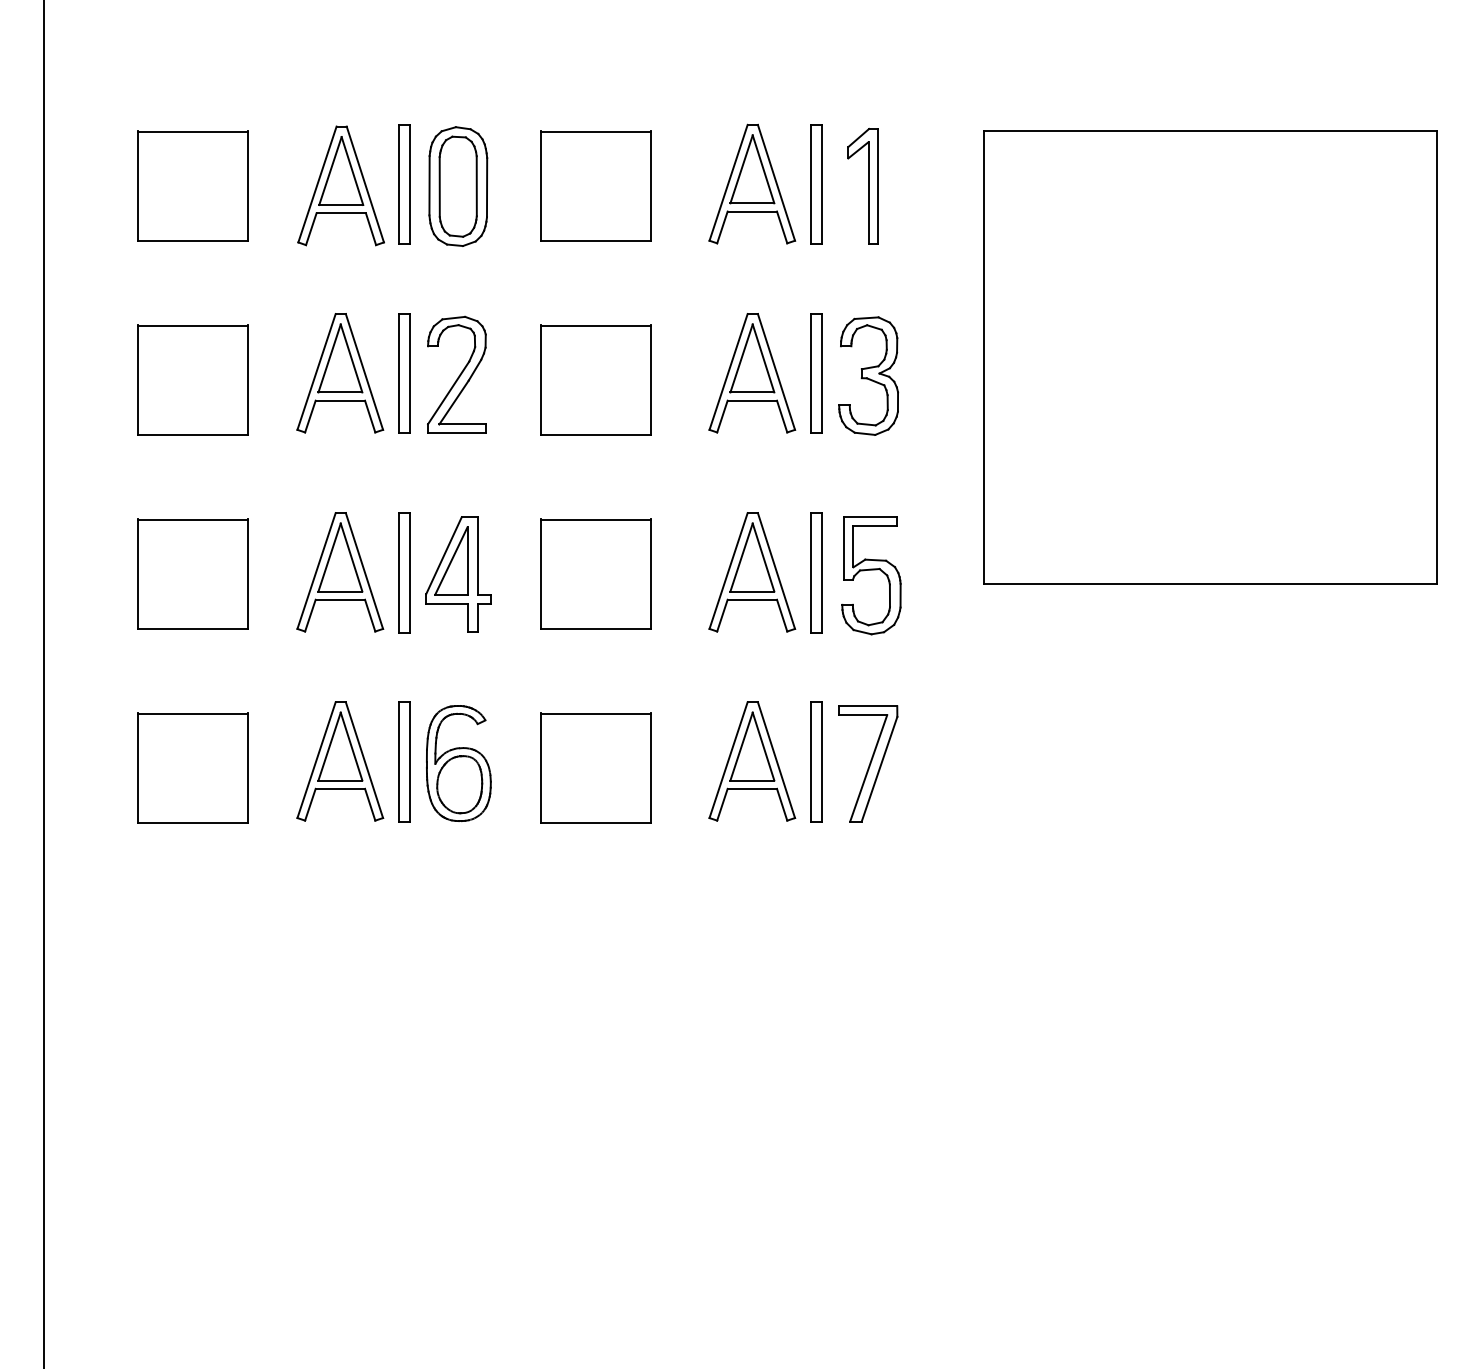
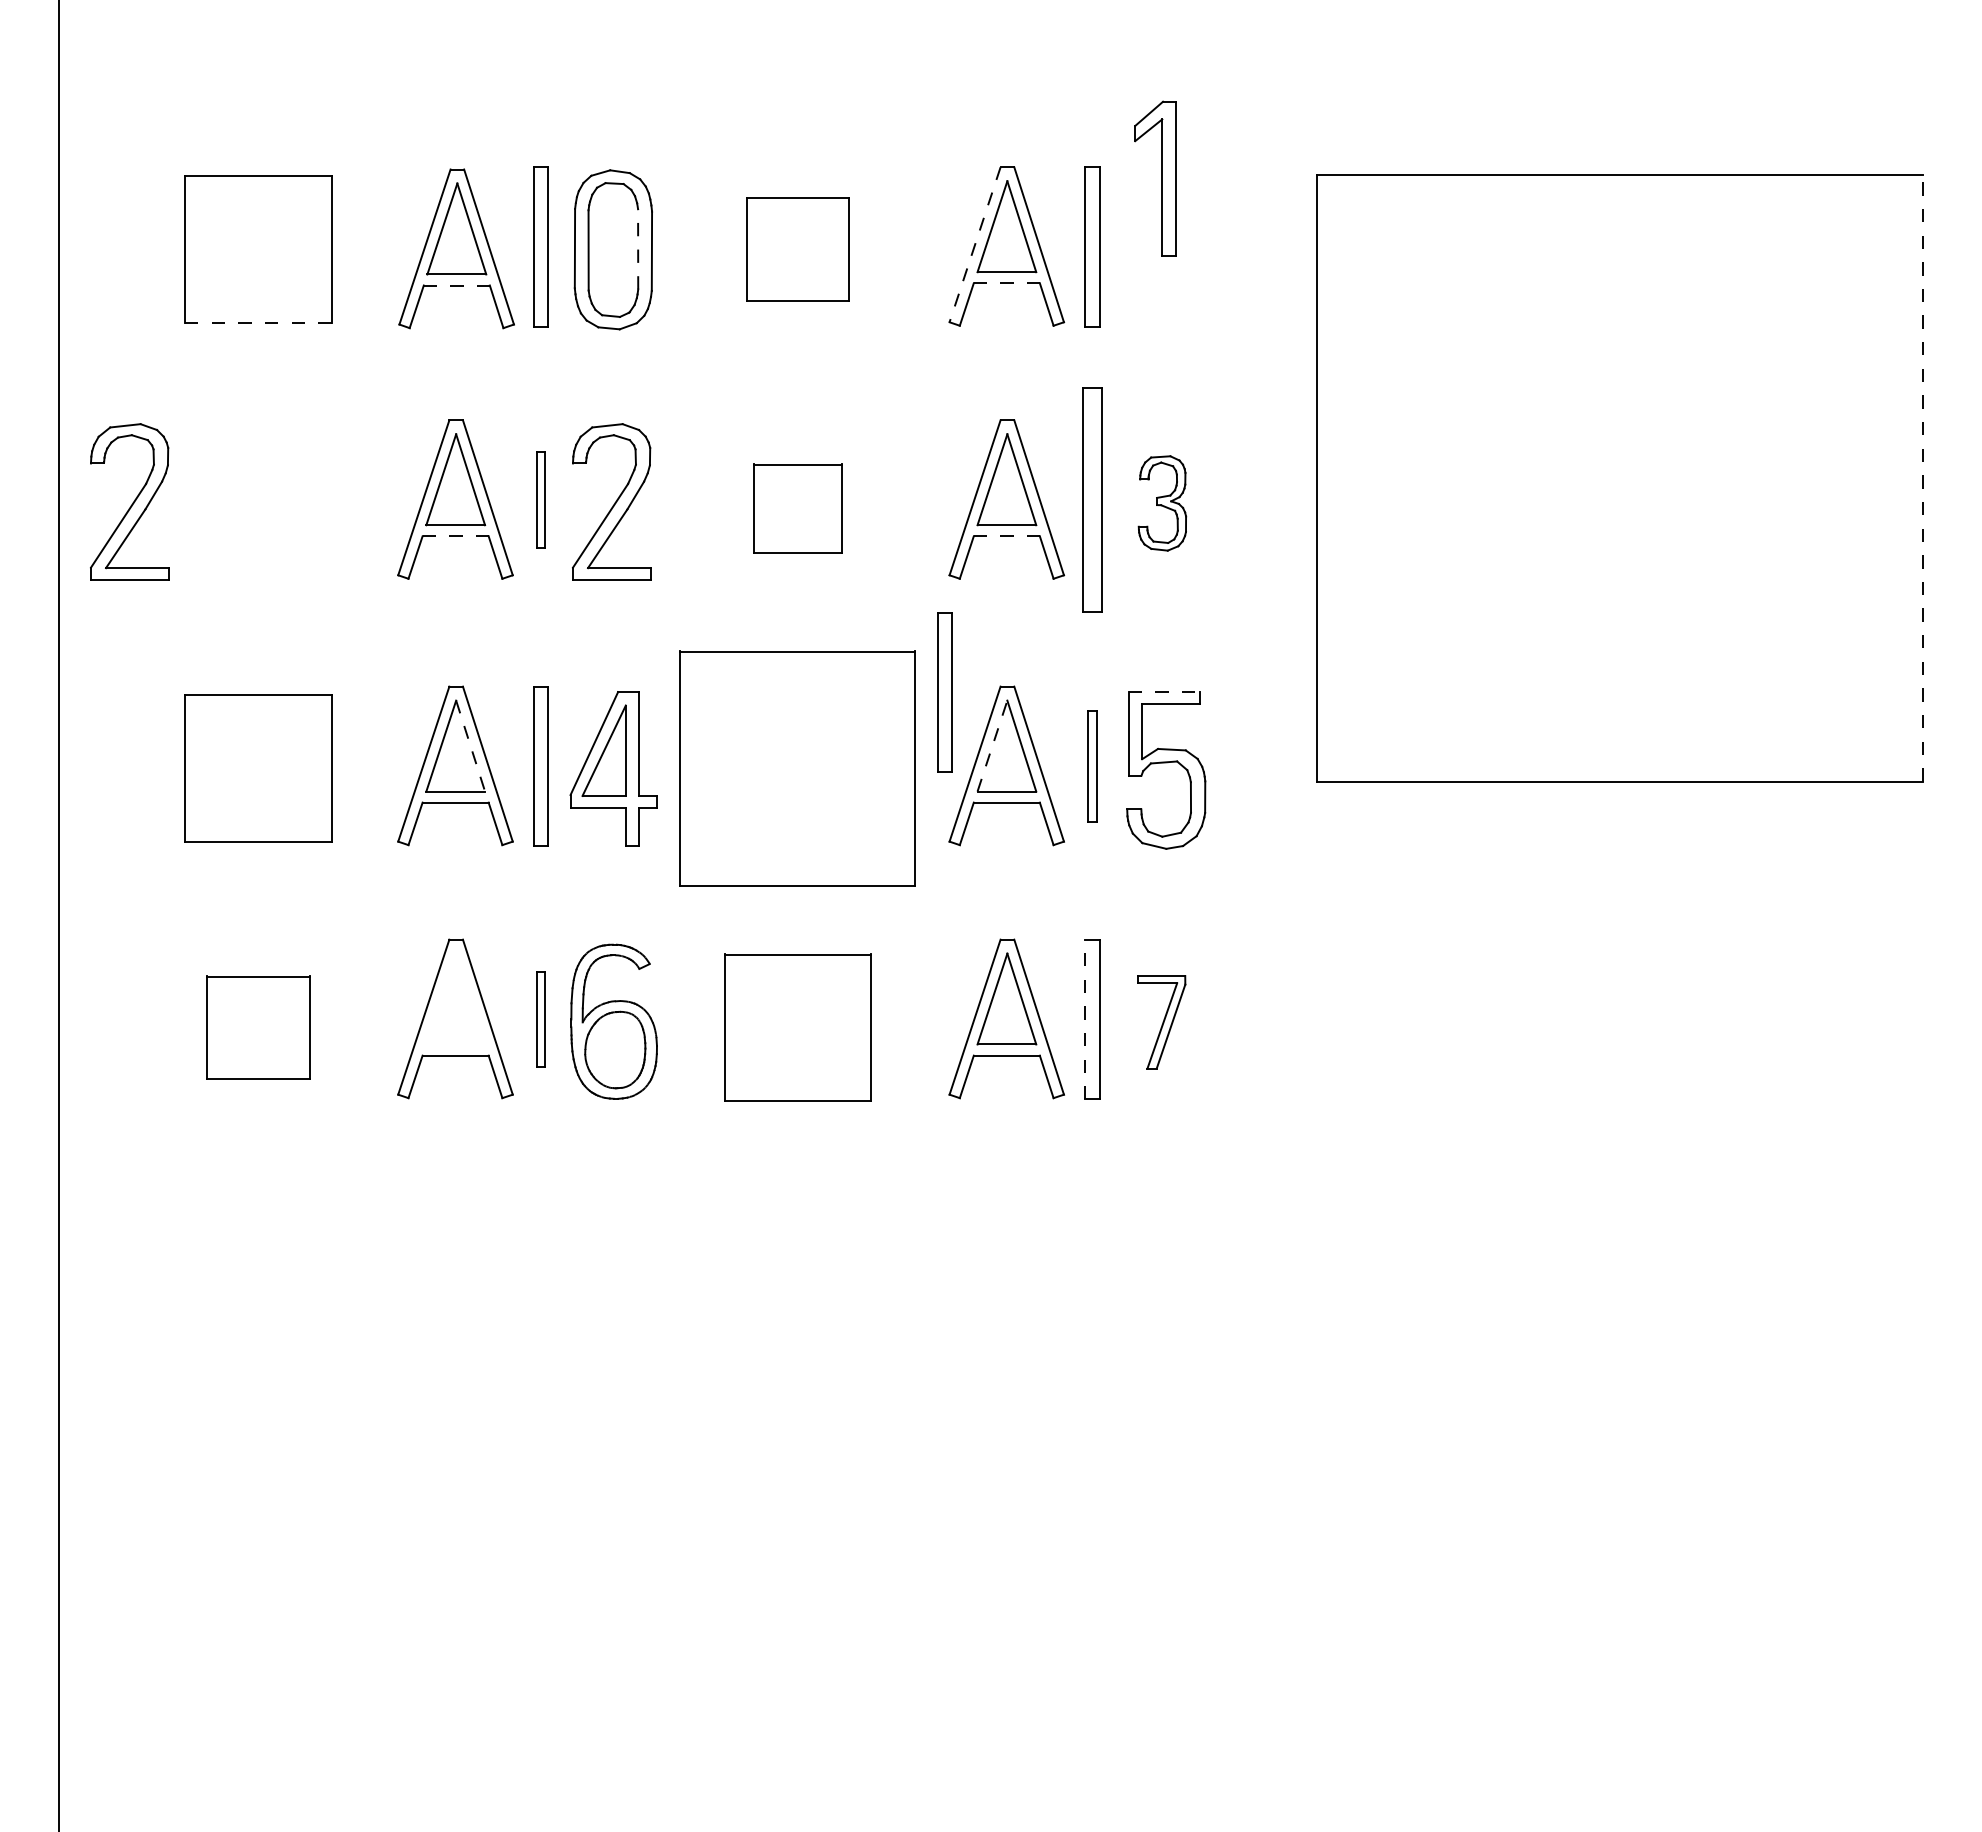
line: (728, 182) -> (975, 244), solid -> dashed
line: (477, 185) -> (638, 248), solid -> dashed
part: (595, 186) -> (797, 249), size x0.7
part: (863, 186) -> (1155, 178), moved
line: (752, 211) -> (1007, 283), solid -> dashed
line: (341, 213) -> (457, 285), solid -> dashed
line: (193, 240) -> (258, 322), solid -> dashed
line: (1436, 357) -> (1922, 478), solid -> dashed
part: (403, 373) -> (540, 499), size x0.6
part: (816, 373) -> (1092, 499), size x1.4
part: (96, 374) -> (129, 501), added
part: (868, 376) -> (1162, 503), size x0.6
part: (193, 379) -> (258, 508), removed
part: (595, 379) -> (797, 508), size x0.6
line: (341, 400) -> (456, 536), solid -> dashed
line: (752, 400) -> (1007, 536), solid -> dashed
part: (705, 517) -> (944, 692), added
line: (870, 517) -> (1164, 692), solid -> dashed
line: (351, 557) -> (470, 746), solid -> dashed
line: (741, 557) -> (992, 746), solid -> dashed
part: (816, 572) -> (1092, 766), size x0.7
part: (595, 574) -> (797, 768), size x1.6
part: (340, 746) -> (455, 998), removed
part: (403, 761) -> (540, 1019), size x0.6
line: (811, 761) -> (1085, 1019), solid -> dashed
part: (867, 764) -> (1161, 1022), size x0.6
part: (193, 767) -> (258, 1027), size x0.7

